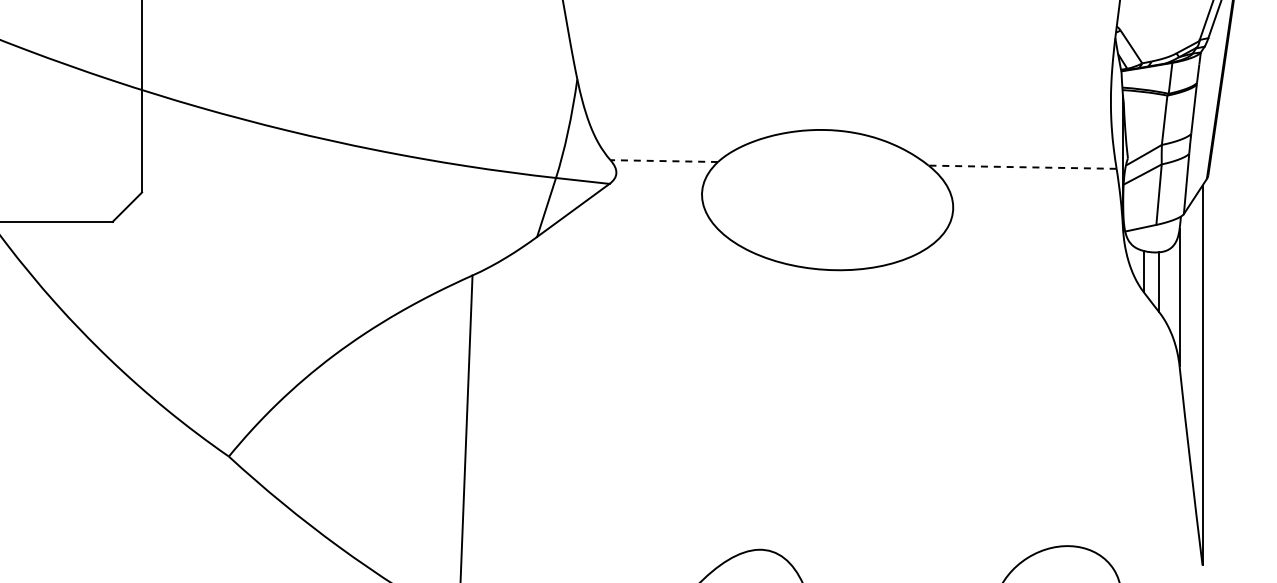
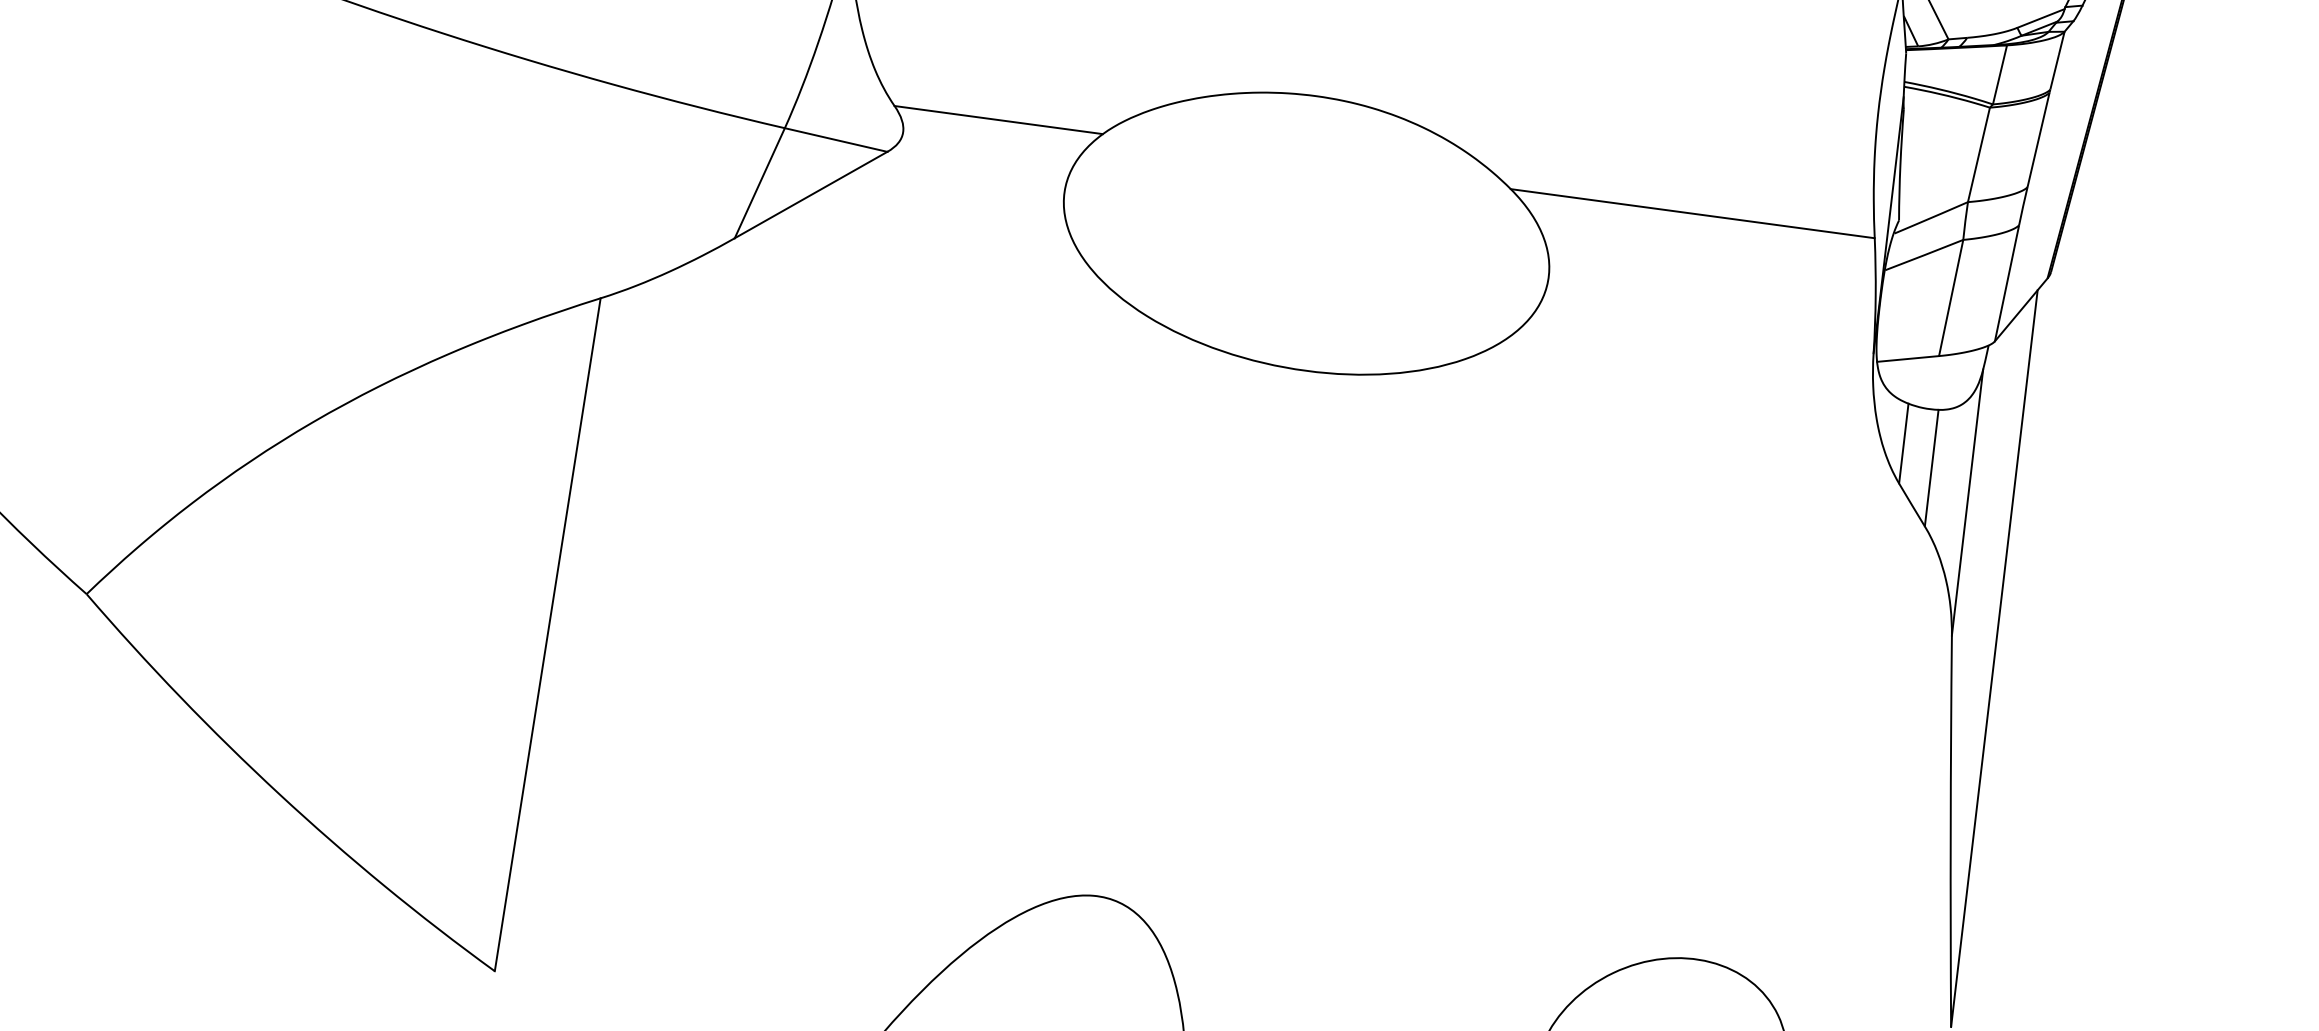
line: (664, 161) -> (999, 120), dashed -> solid
line: (1022, 167) -> (1692, 214), dashed -> solid

